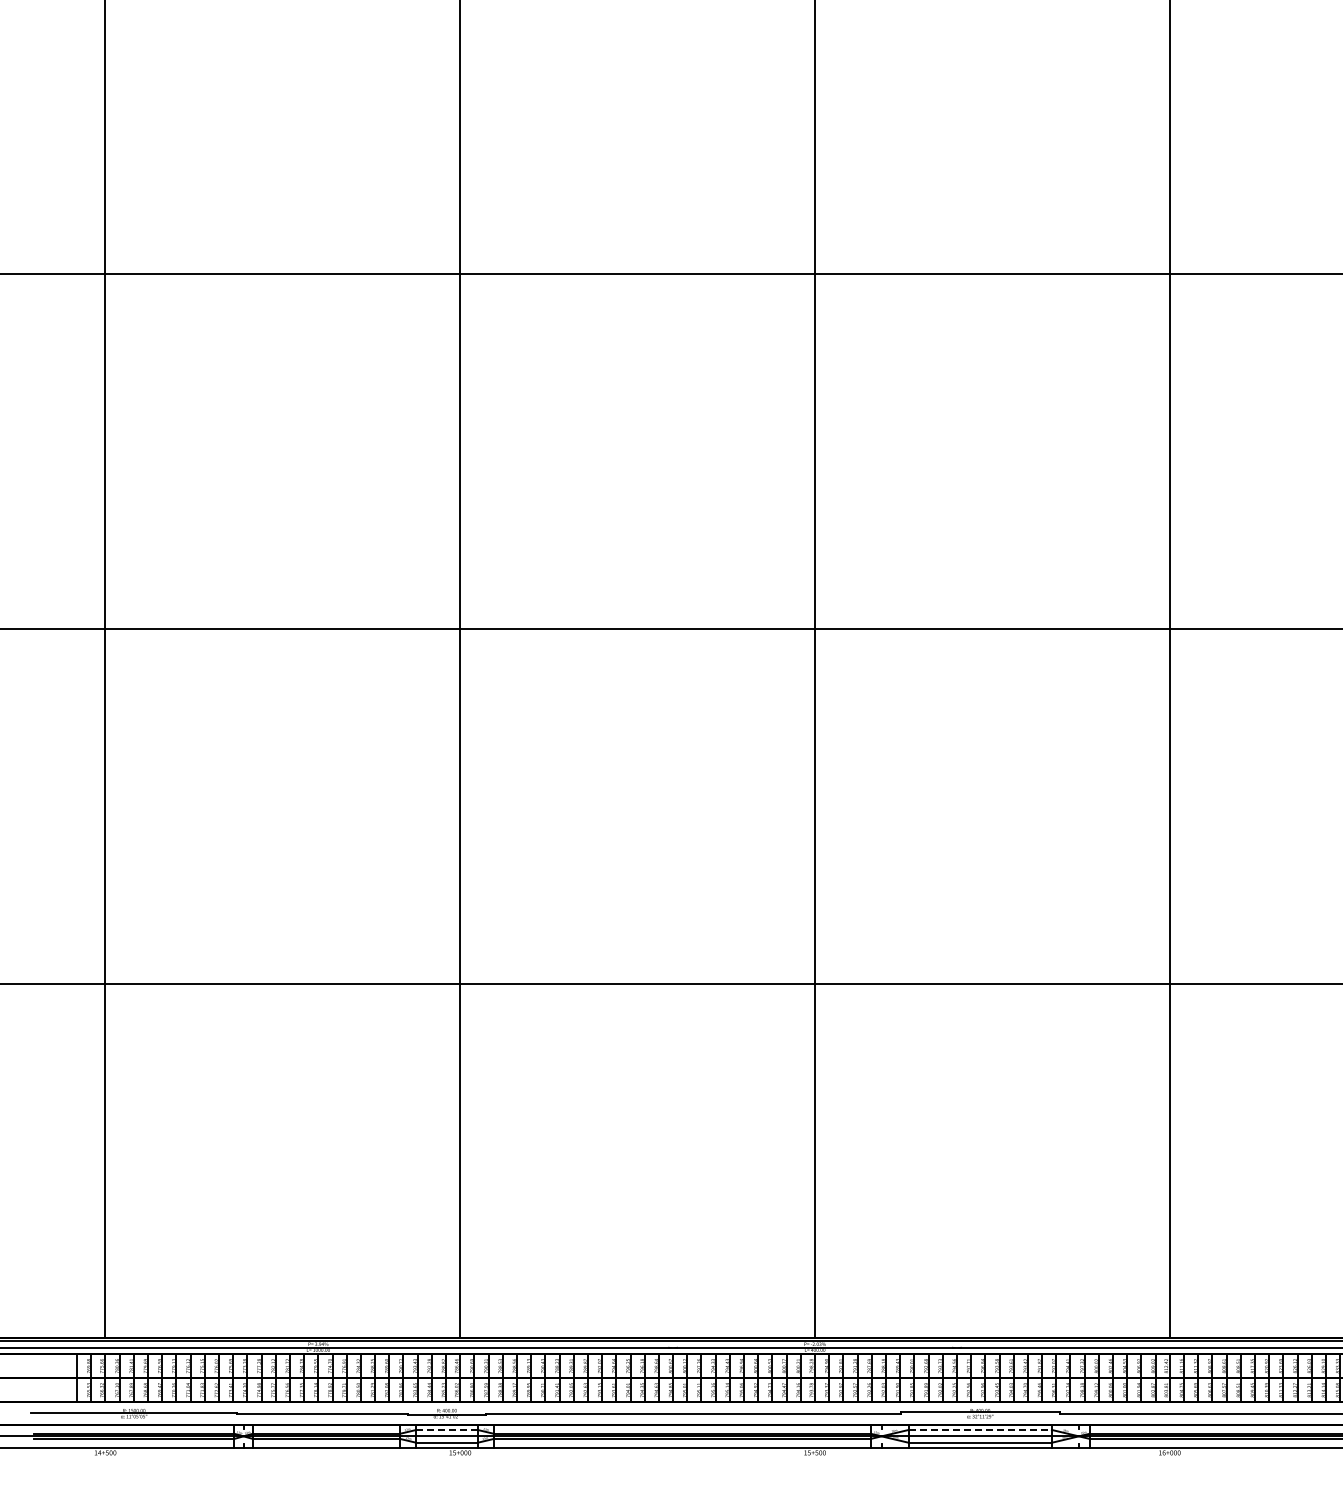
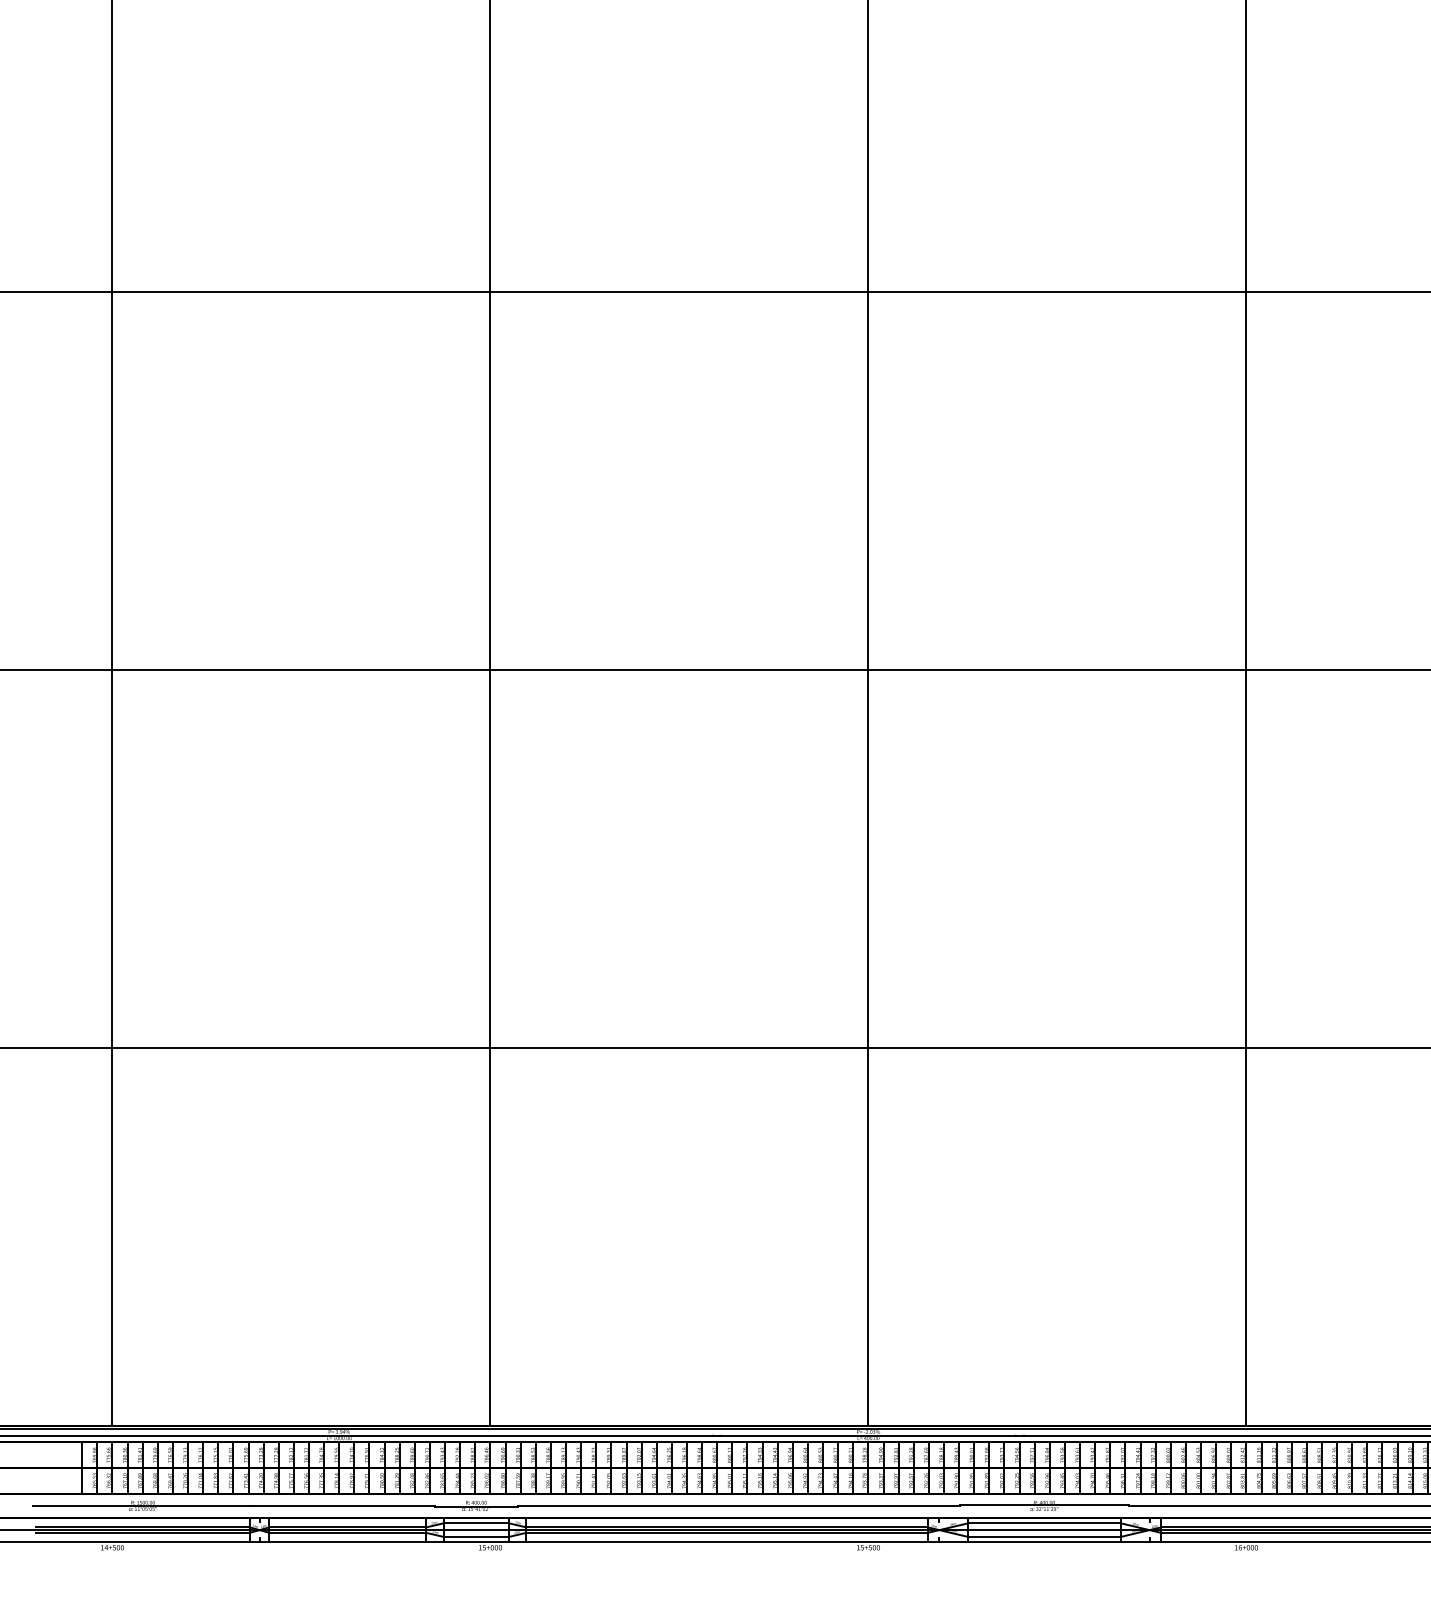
line: (447, 1429) -> (476, 1522), dashed -> solid
line: (980, 1429) -> (1044, 1522), dashed -> solid

